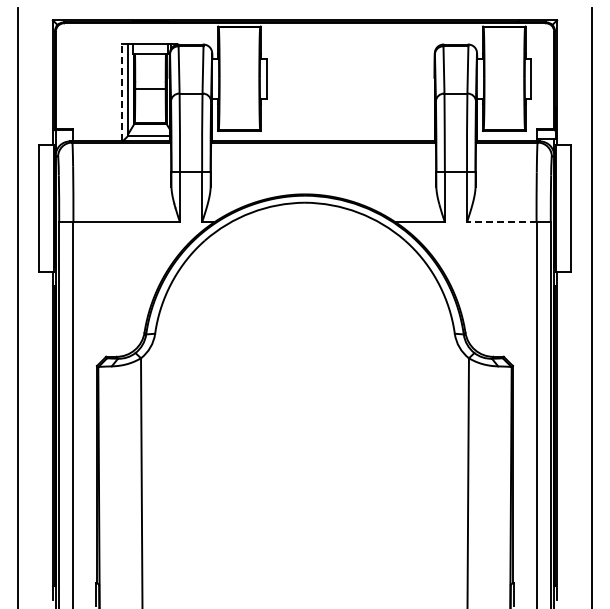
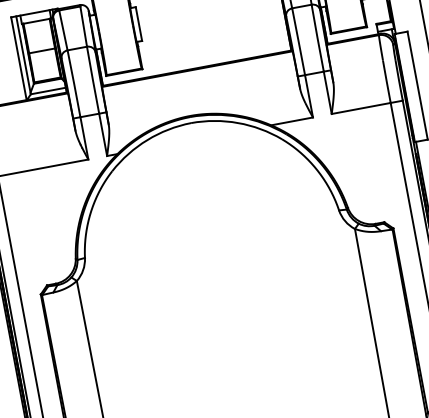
line: (122, 92) -> (18, 58), dashed -> solid
line: (501, 222) -> (361, 108), dashed -> solid

